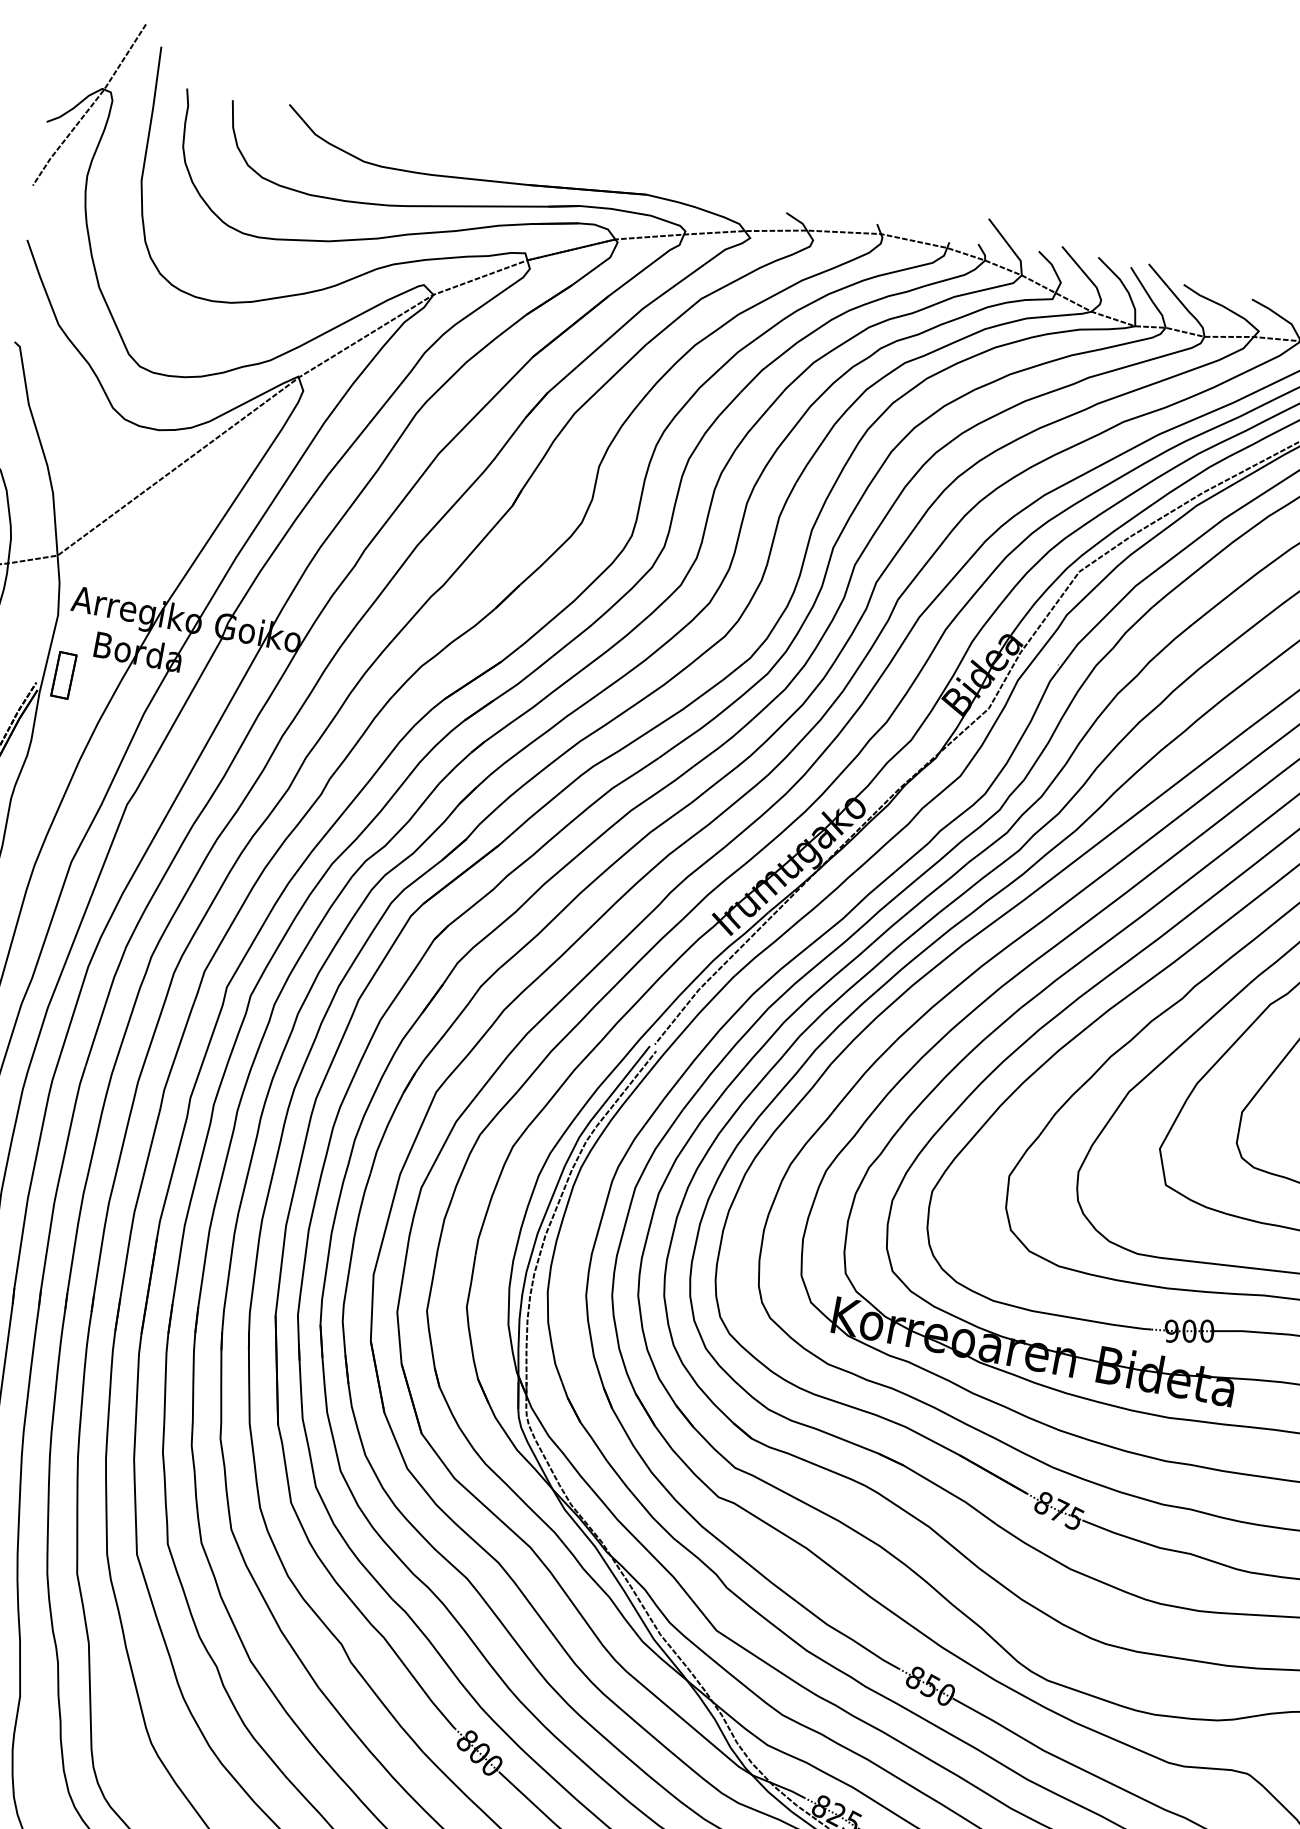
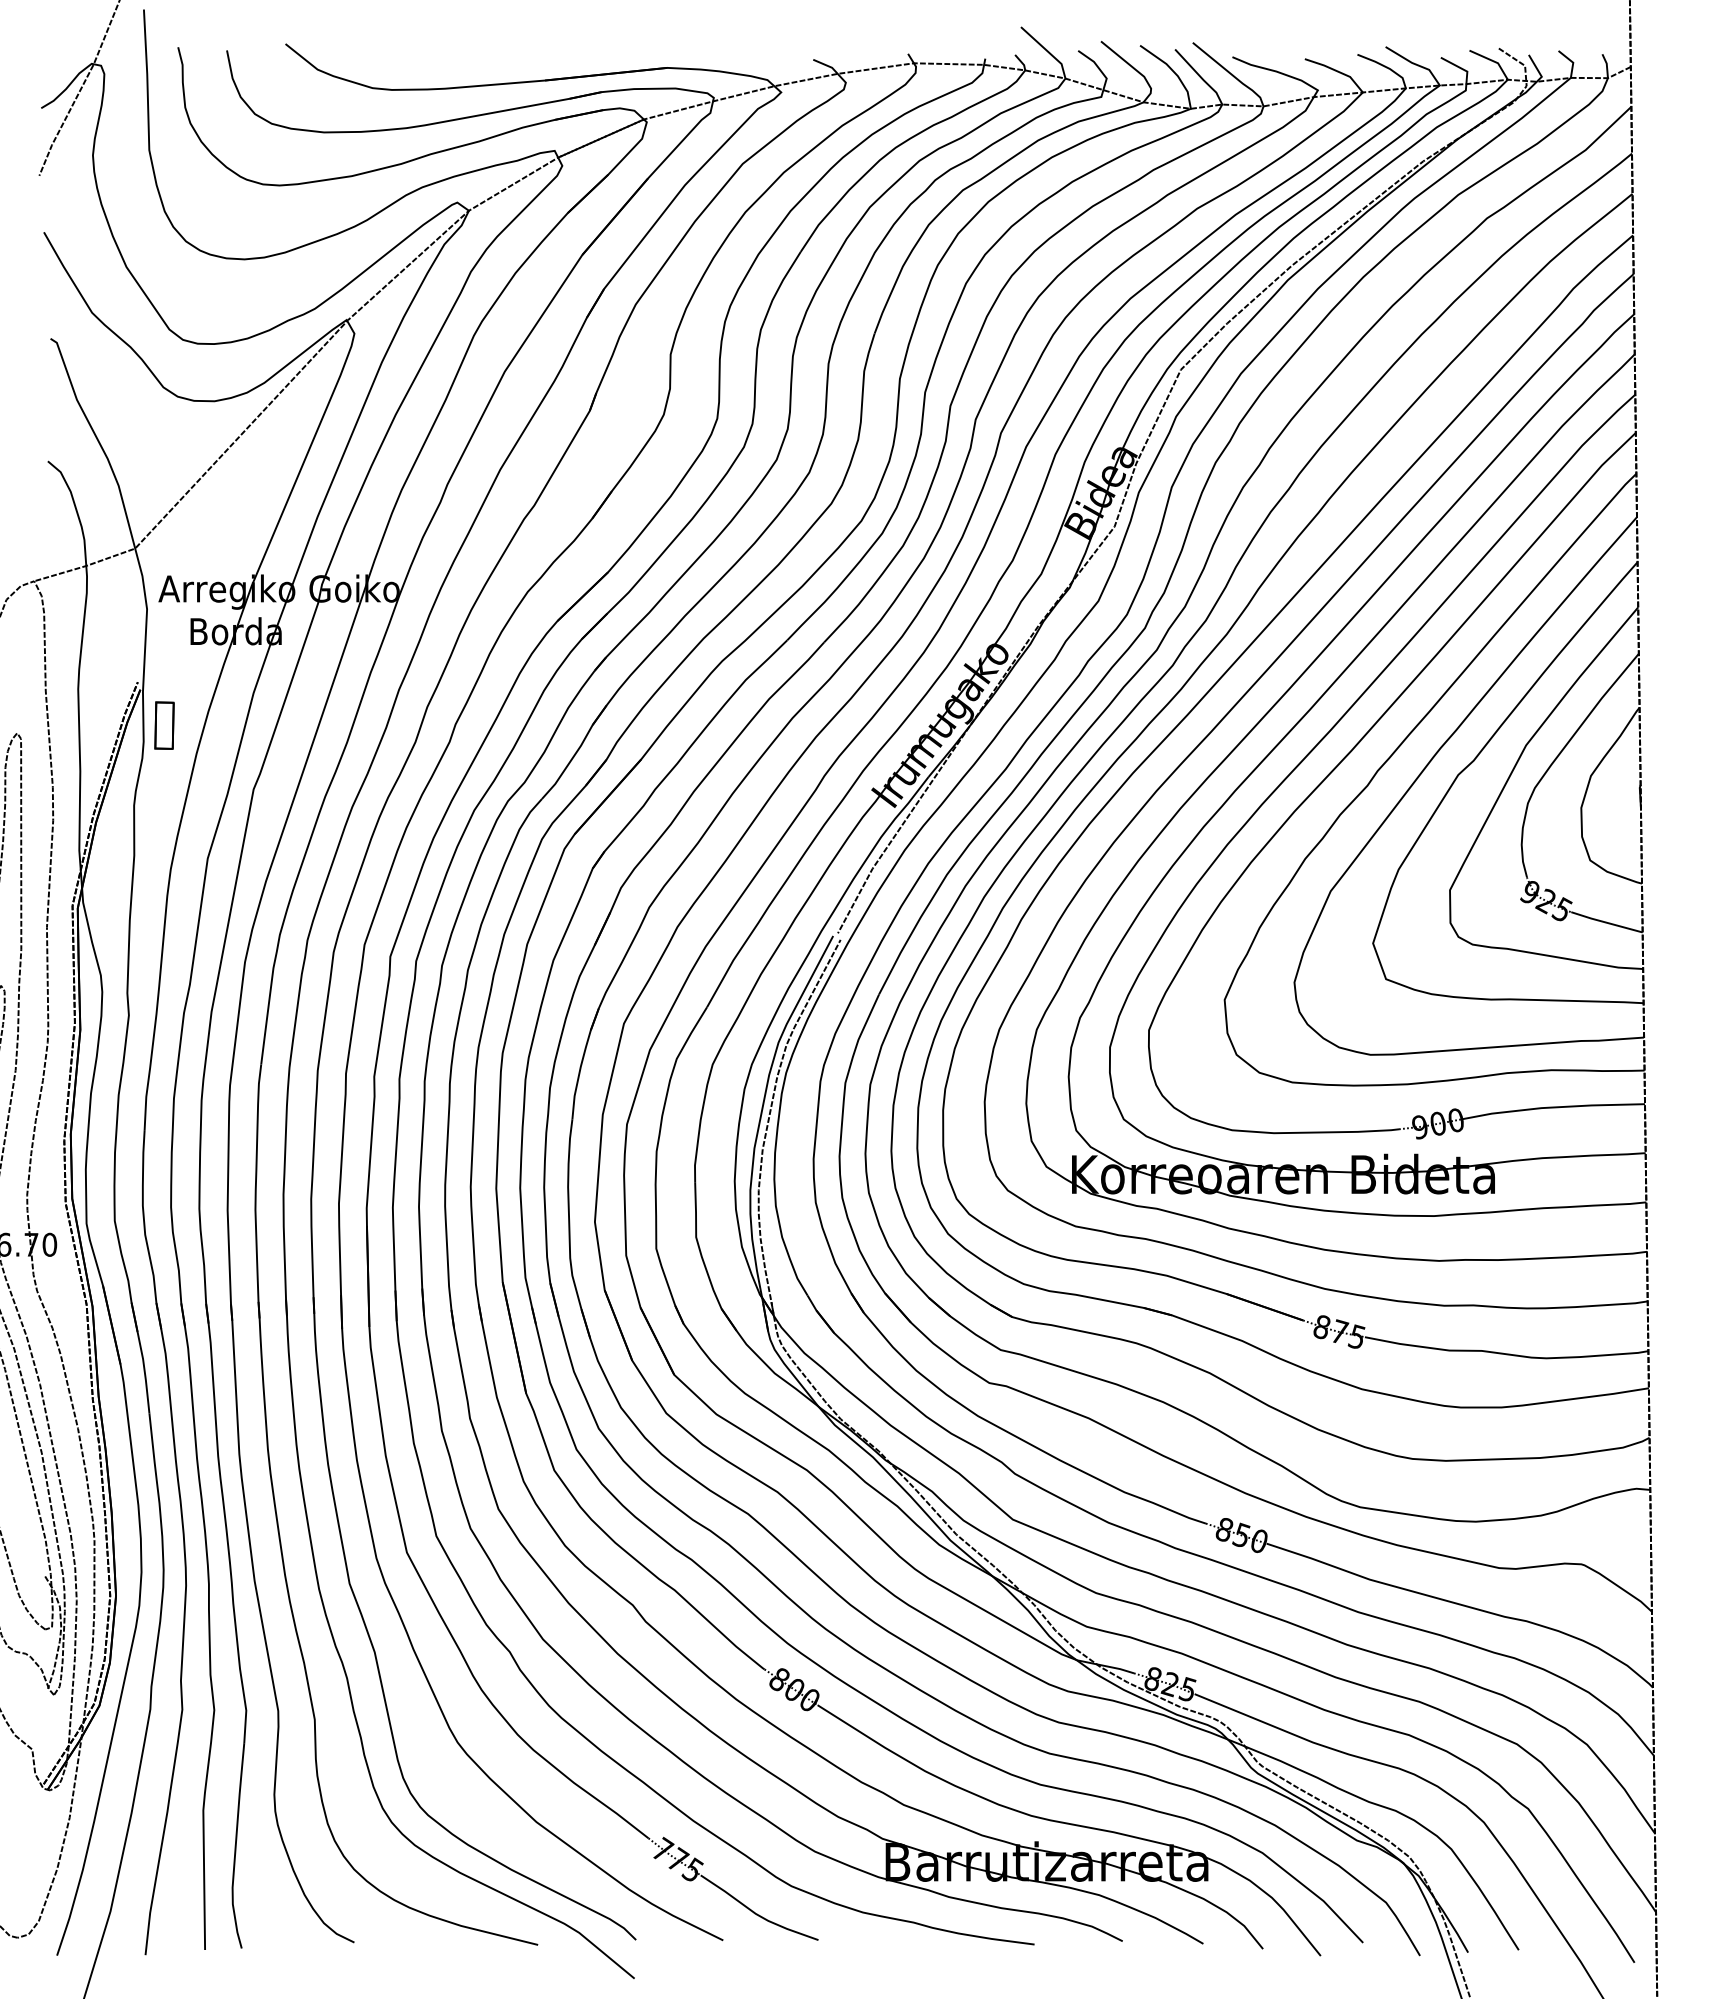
part: (63, 675) -> (164, 725), moved

